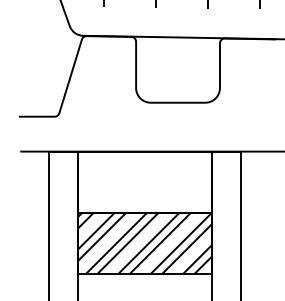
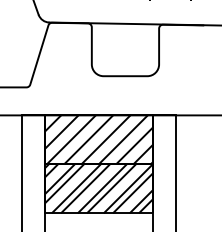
hatch: (144, 181) -> (98, 139), added

